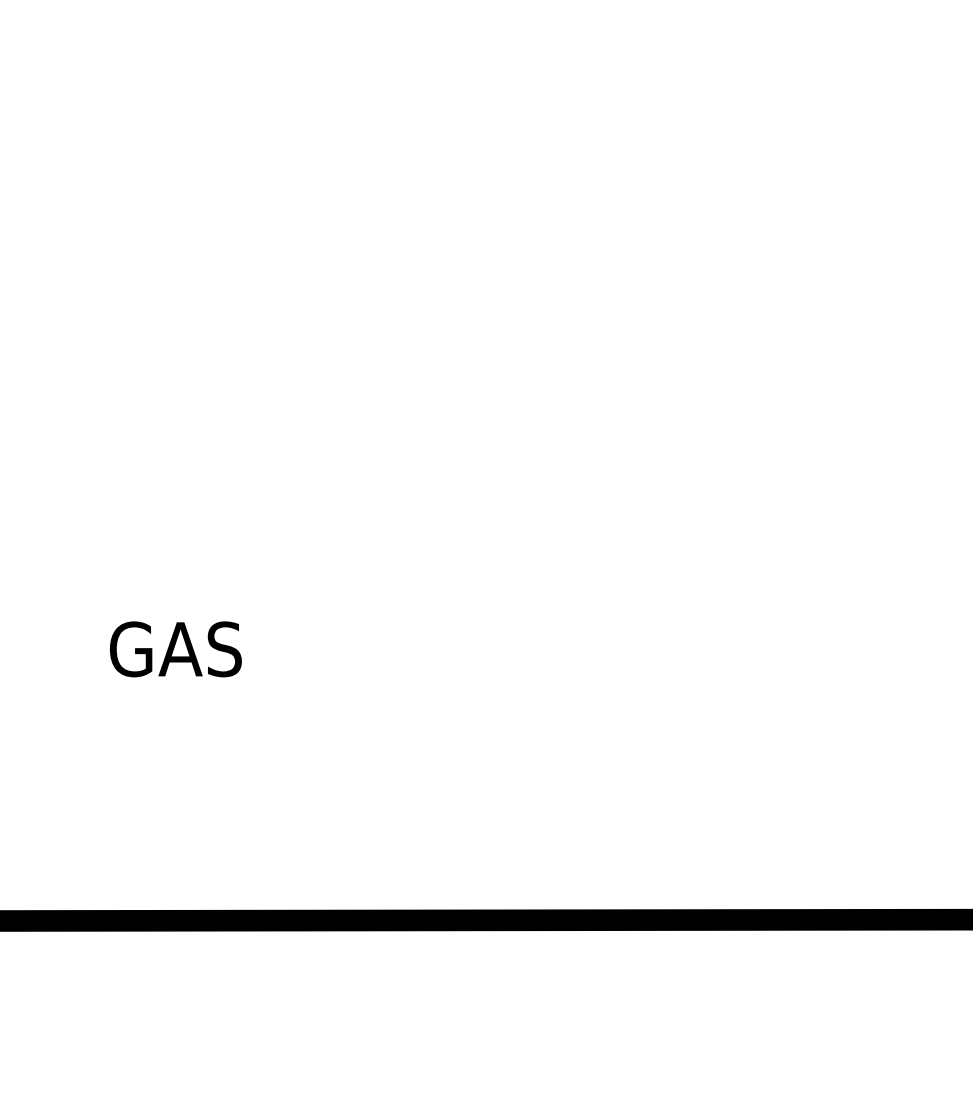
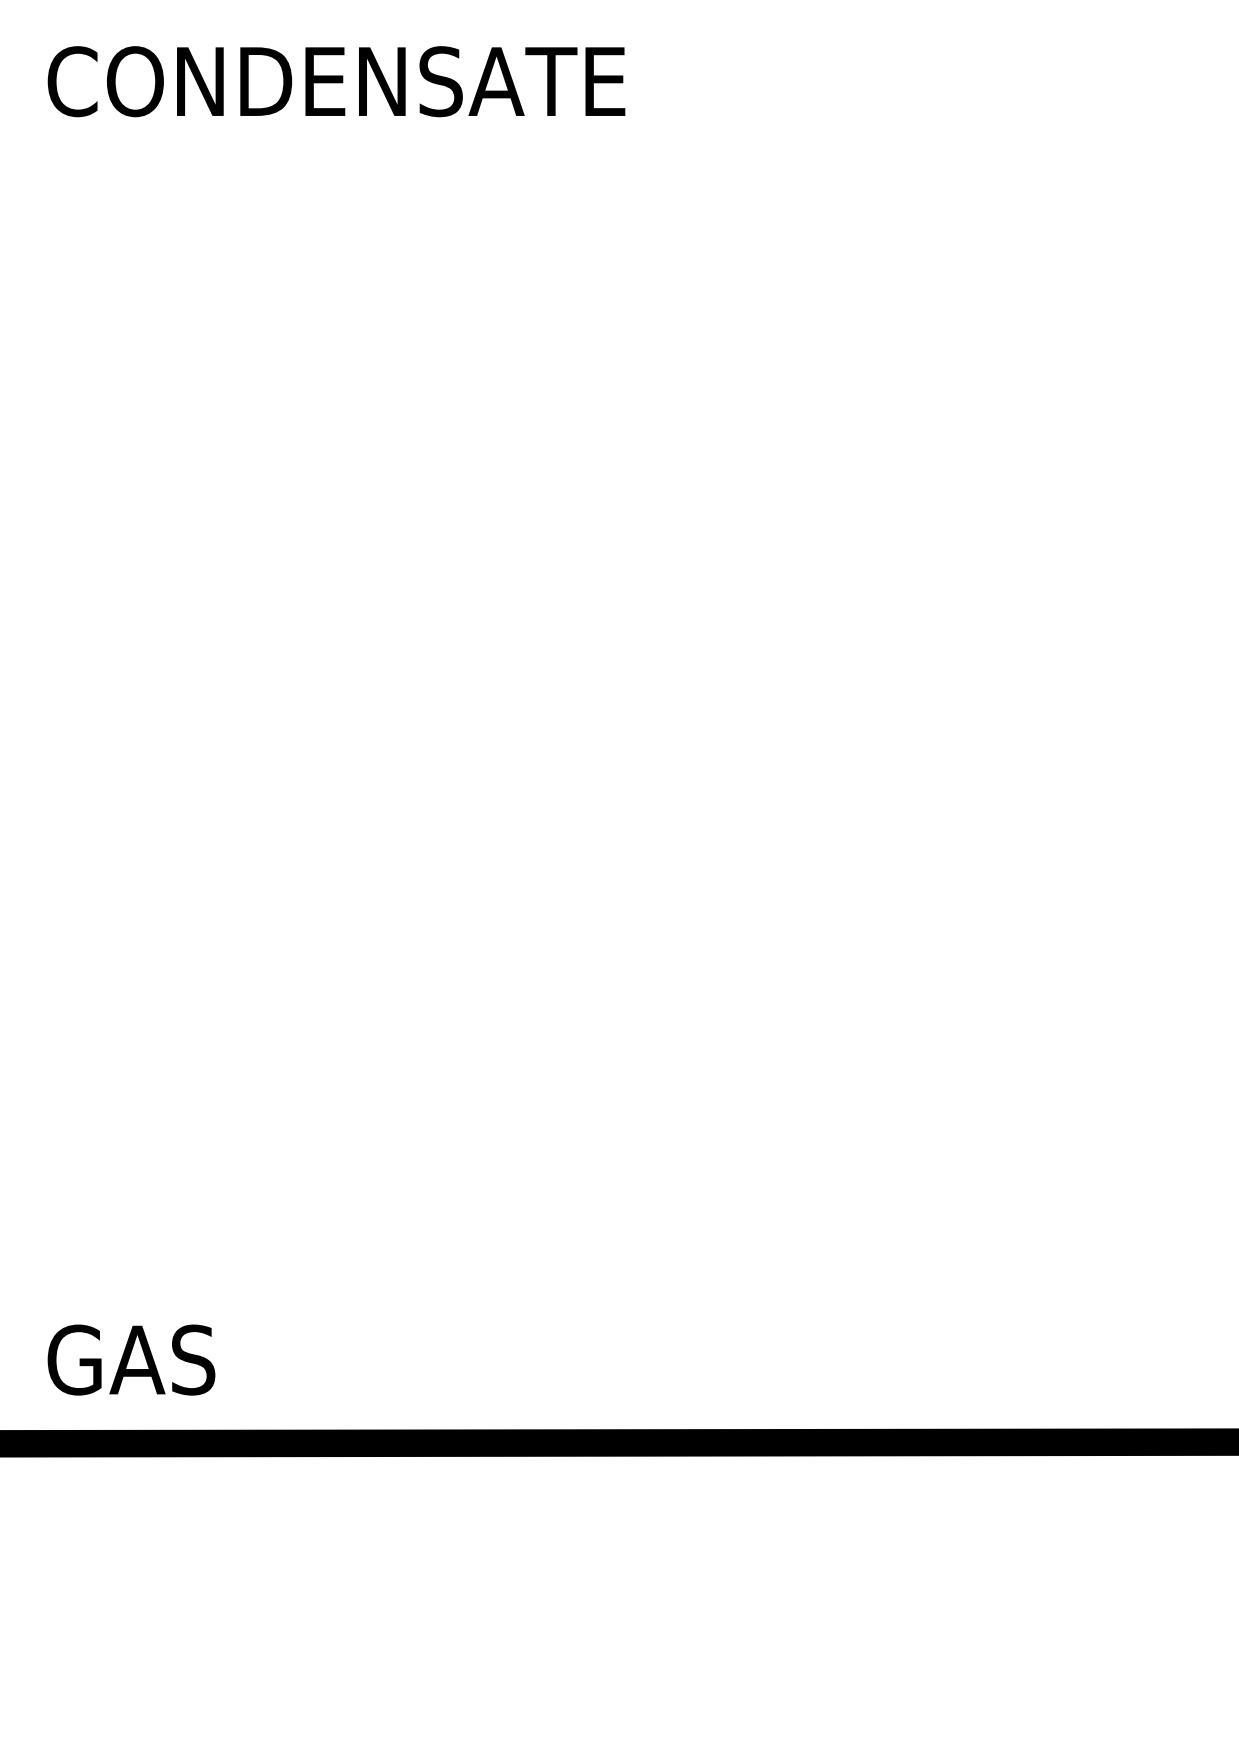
text: (175, 648) -> (131, 1359), moved

